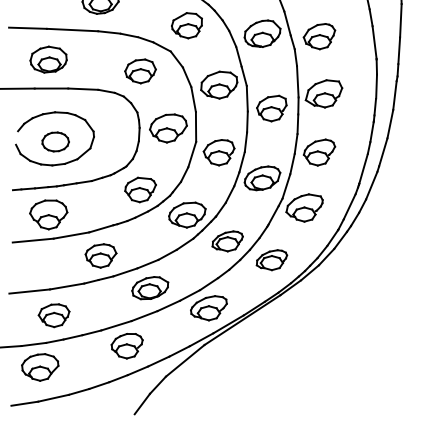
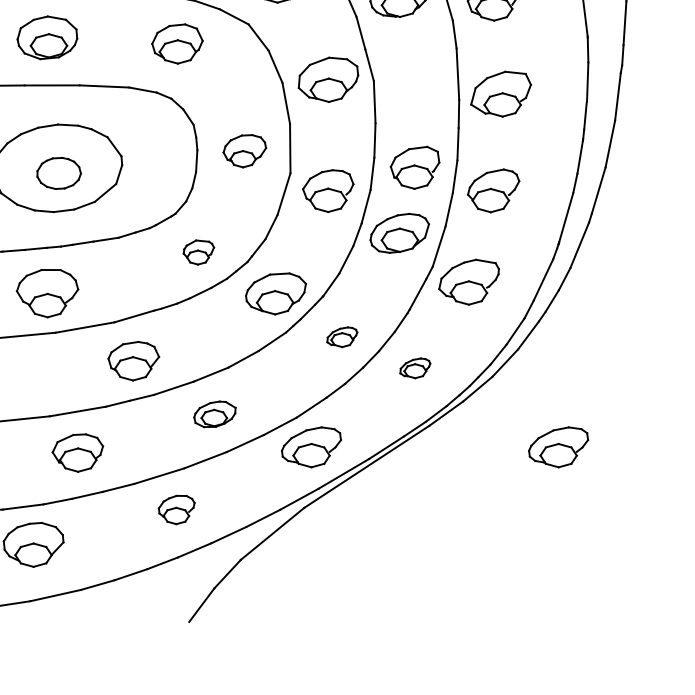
part: (140, 71) -> (177, 44), moved
part: (271, 108) -> (414, 167), moved
part: (168, 128) -> (244, 151), size x0.7
part: (140, 189) -> (198, 251), size x0.6
part: (227, 241) -> (342, 337), size x0.6
part: (271, 260) -> (414, 368), size x0.6
part: (150, 288) -> (215, 414), size x0.7
part: (358, 308) -> (557, 447), added
part: (53, 315) -> (76, 452), moved
part: (126, 346) -> (175, 510), size x0.7

